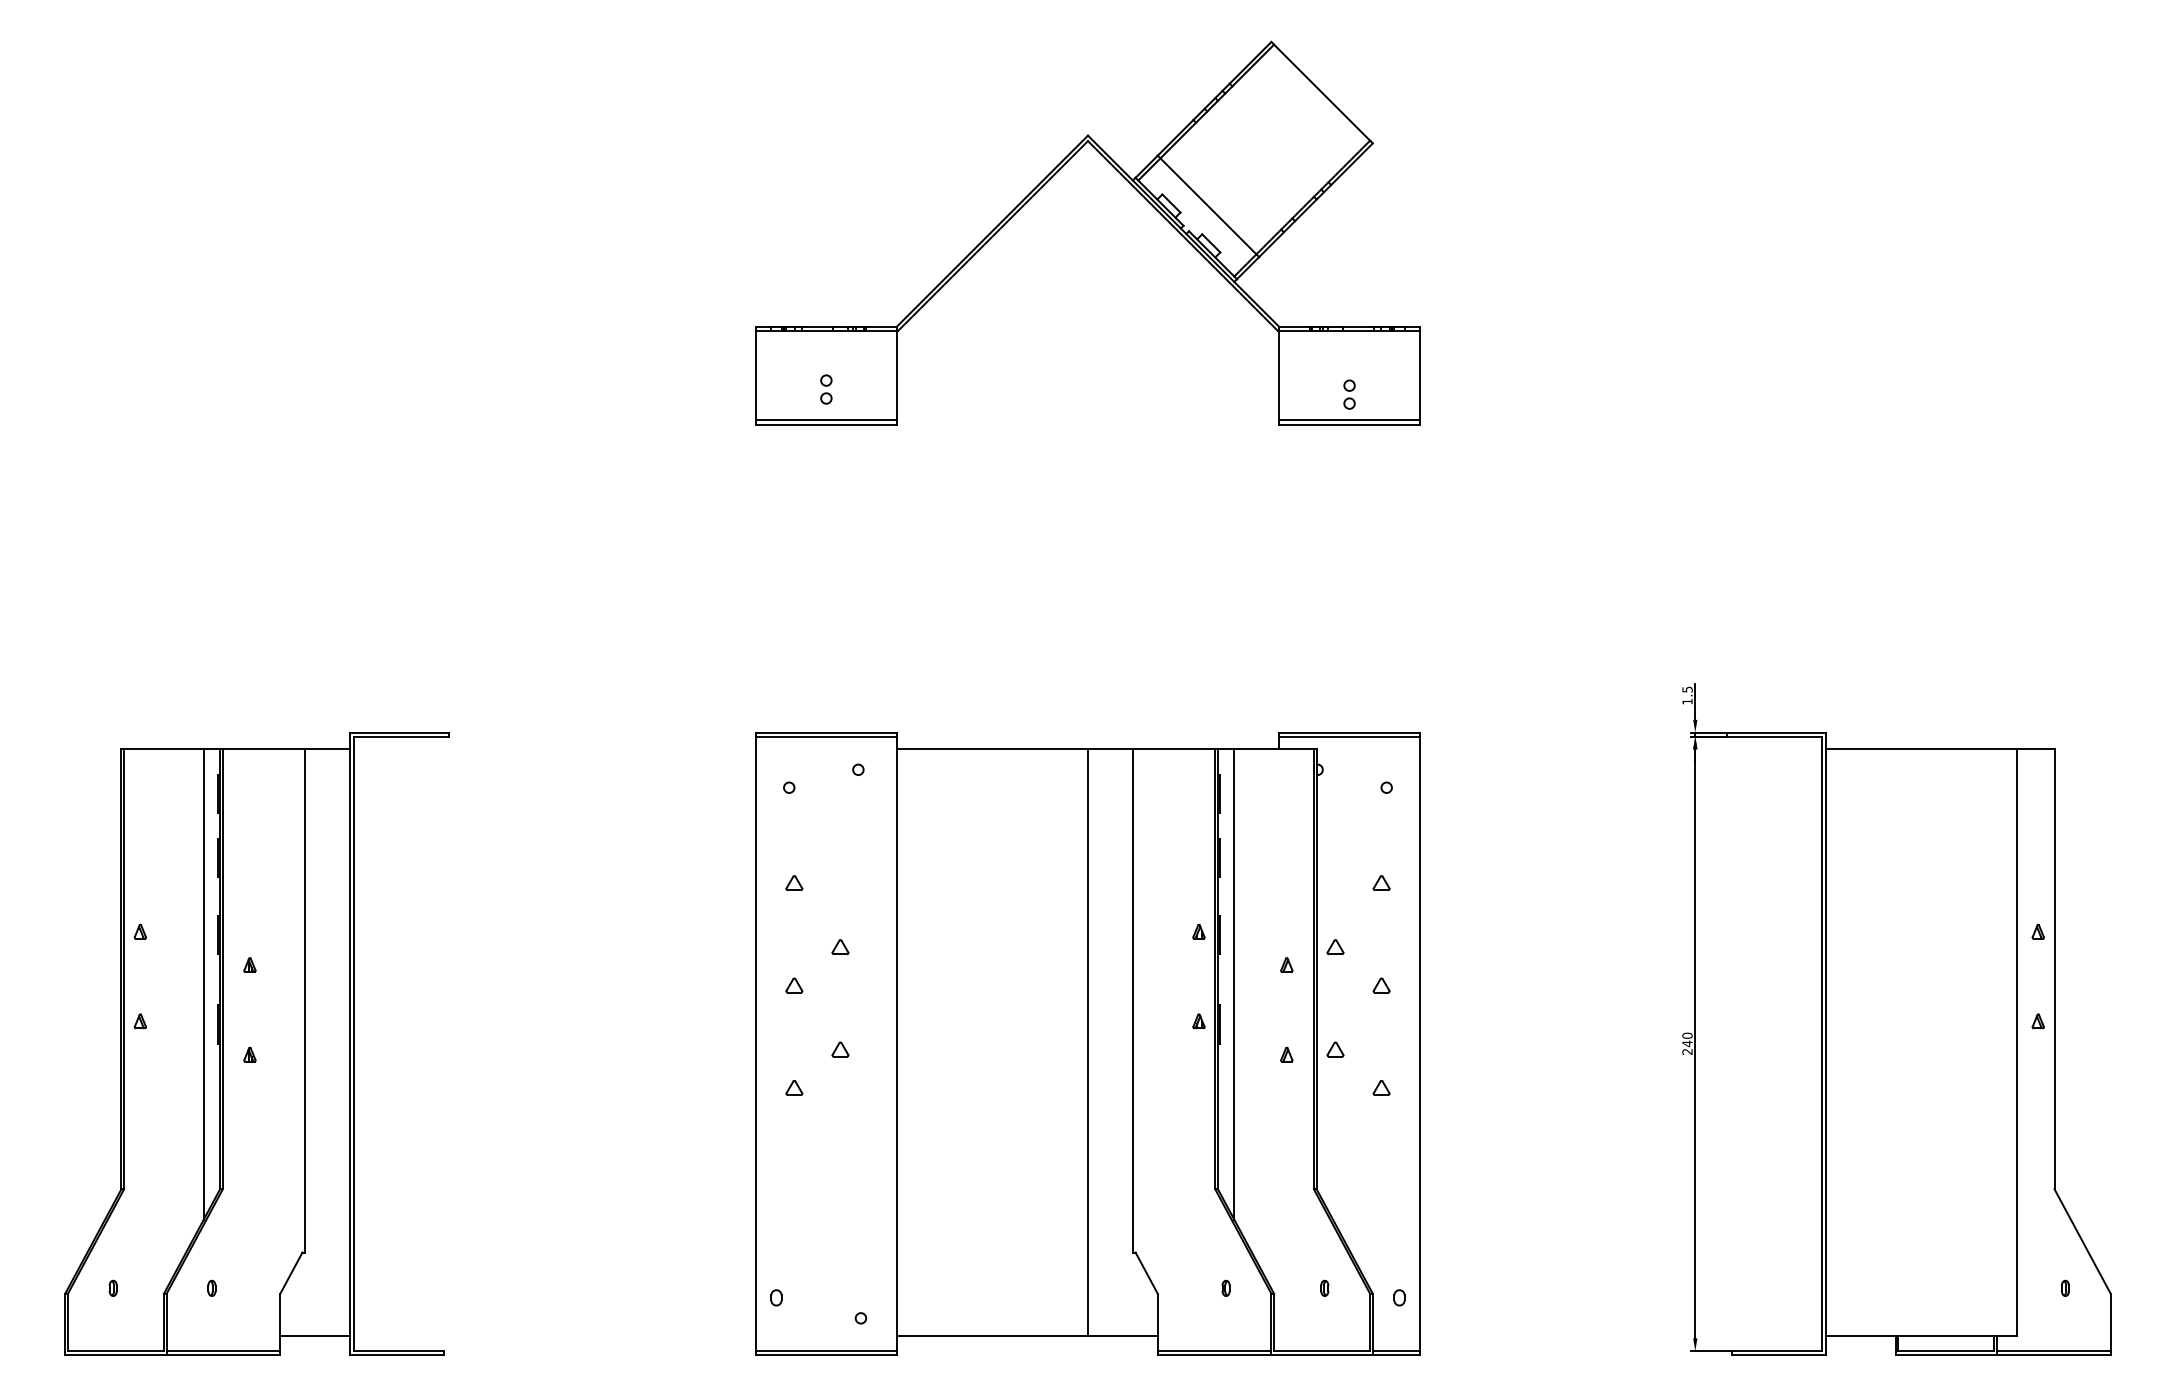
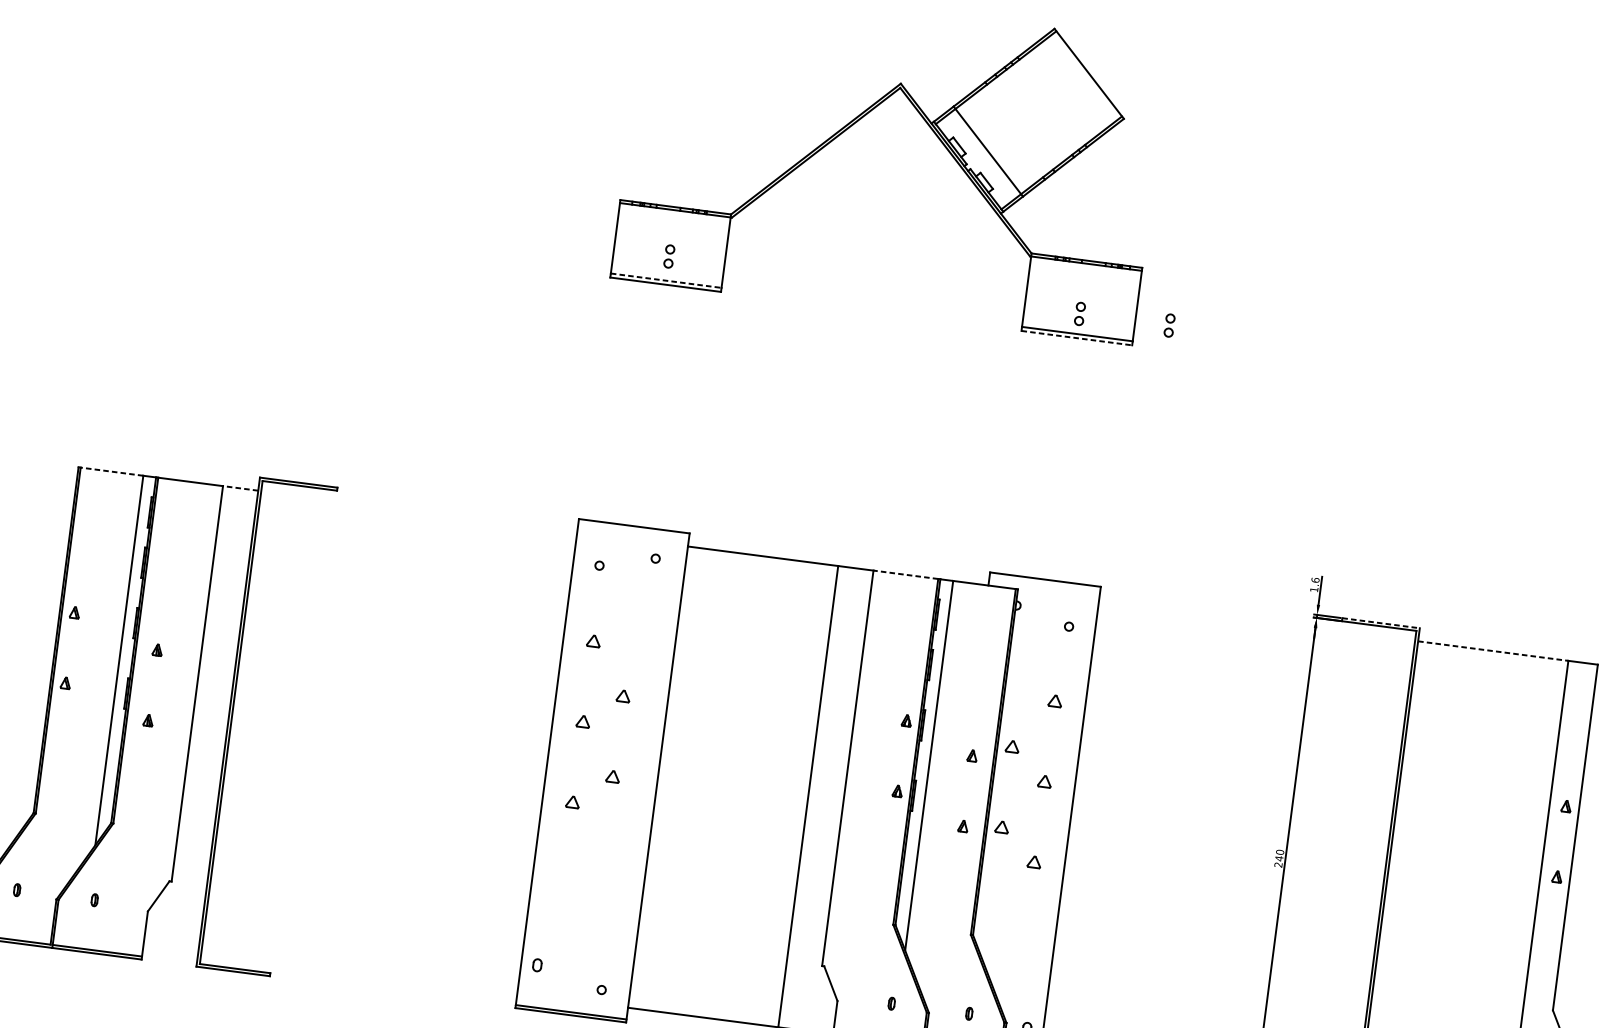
part: (1463, 394) -> (1169, 325), added
line: (826, 420) -> (666, 280), solid -> dashed
line: (1350, 425) -> (1077, 338), solid -> dashed
text: (1687, 689) -> (1315, 580), 1.5 -> 1.6
line: (1777, 732) -> (1381, 623), solid -> dashed
line: (825, 736) -> (633, 529), removed
line: (1349, 736) -> (1045, 582), removed
line: (163, 749) -> (111, 471), solid -> dashed
line: (327, 749) -> (240, 488), solid -> dashed
line: (1173, 749) -> (905, 574), solid -> dashed
line: (1921, 749) -> (1493, 651), solid -> dashed
line: (315, 1336) -> (171, 948), removed

